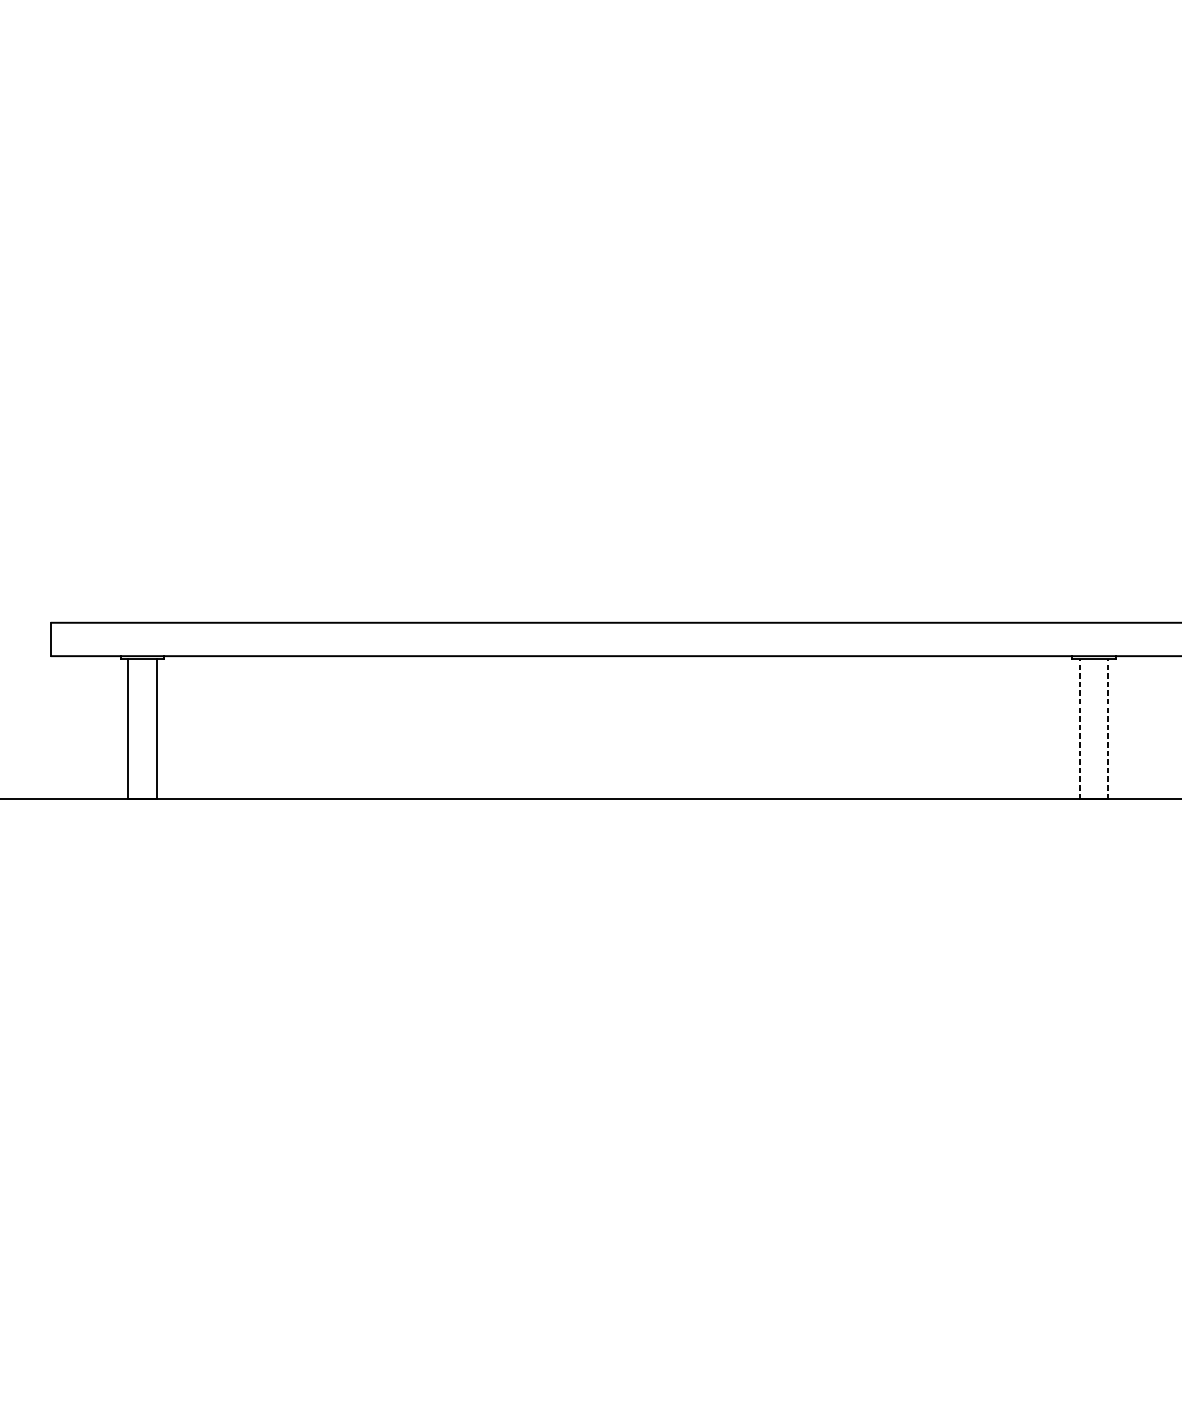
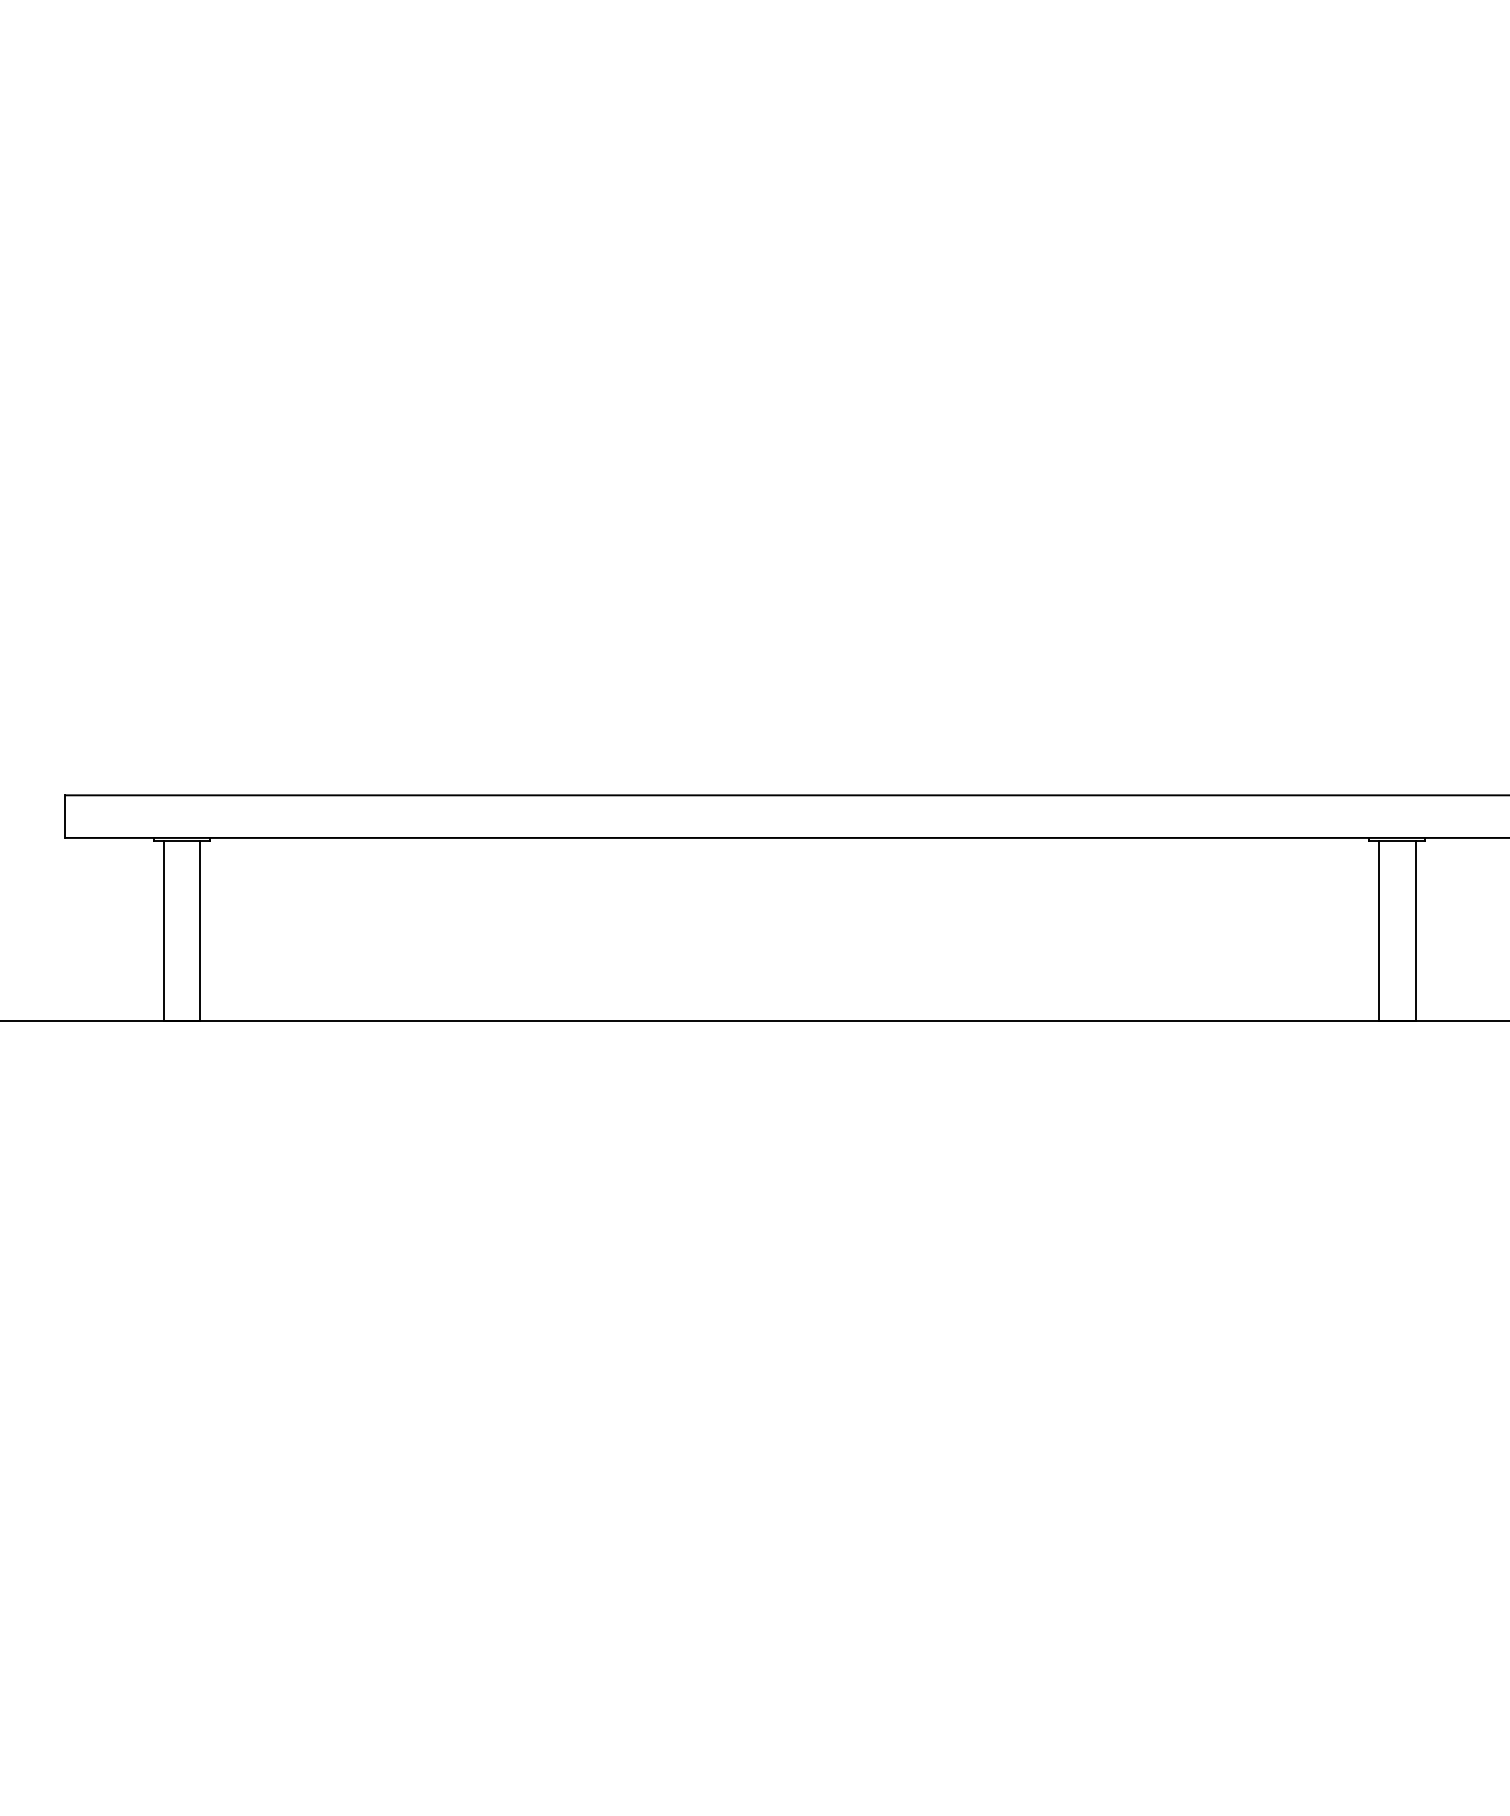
line: (1079, 728) -> (1379, 930), dashed -> solid
line: (1108, 728) -> (1415, 930), dashed -> solid

